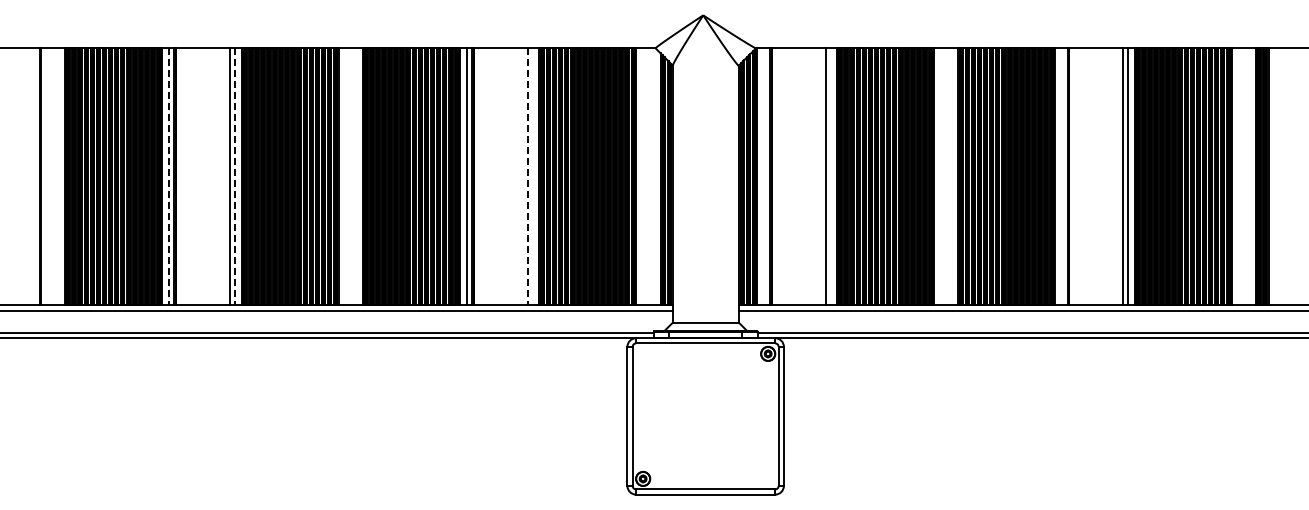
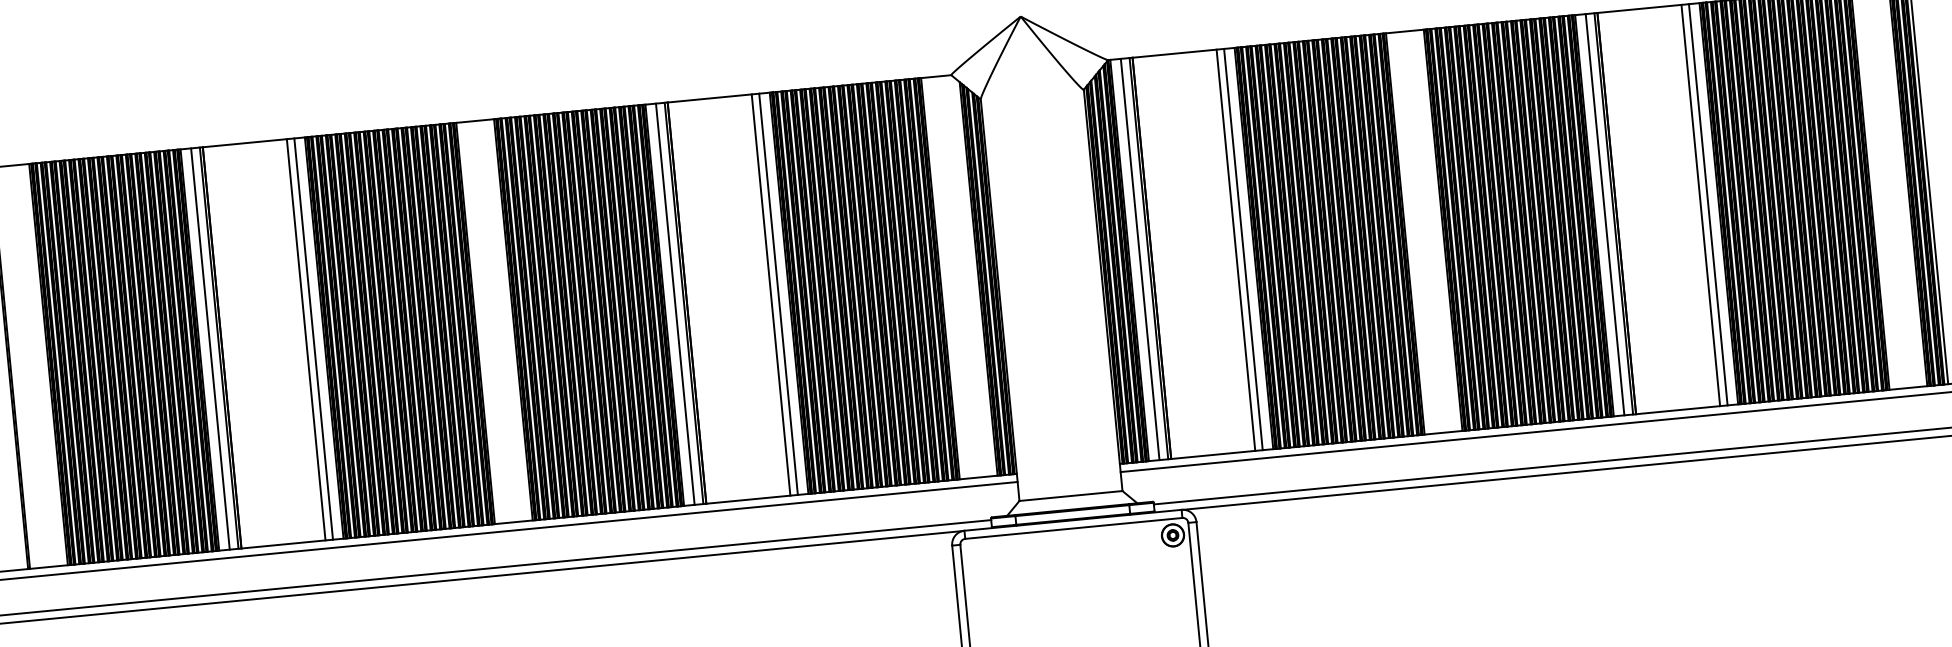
line: (532, 176) -> (778, 293), added
line: (764, 176) -> (1140, 258), added
line: (830, 176) -> (1243, 249), added
line: (1061, 176) -> (1604, 214), added
line: (168, 177) -> (210, 350), dashed -> solid
line: (234, 177) -> (313, 340), dashed -> solid
line: (527, 177) -> (770, 296), dashed -> solid

